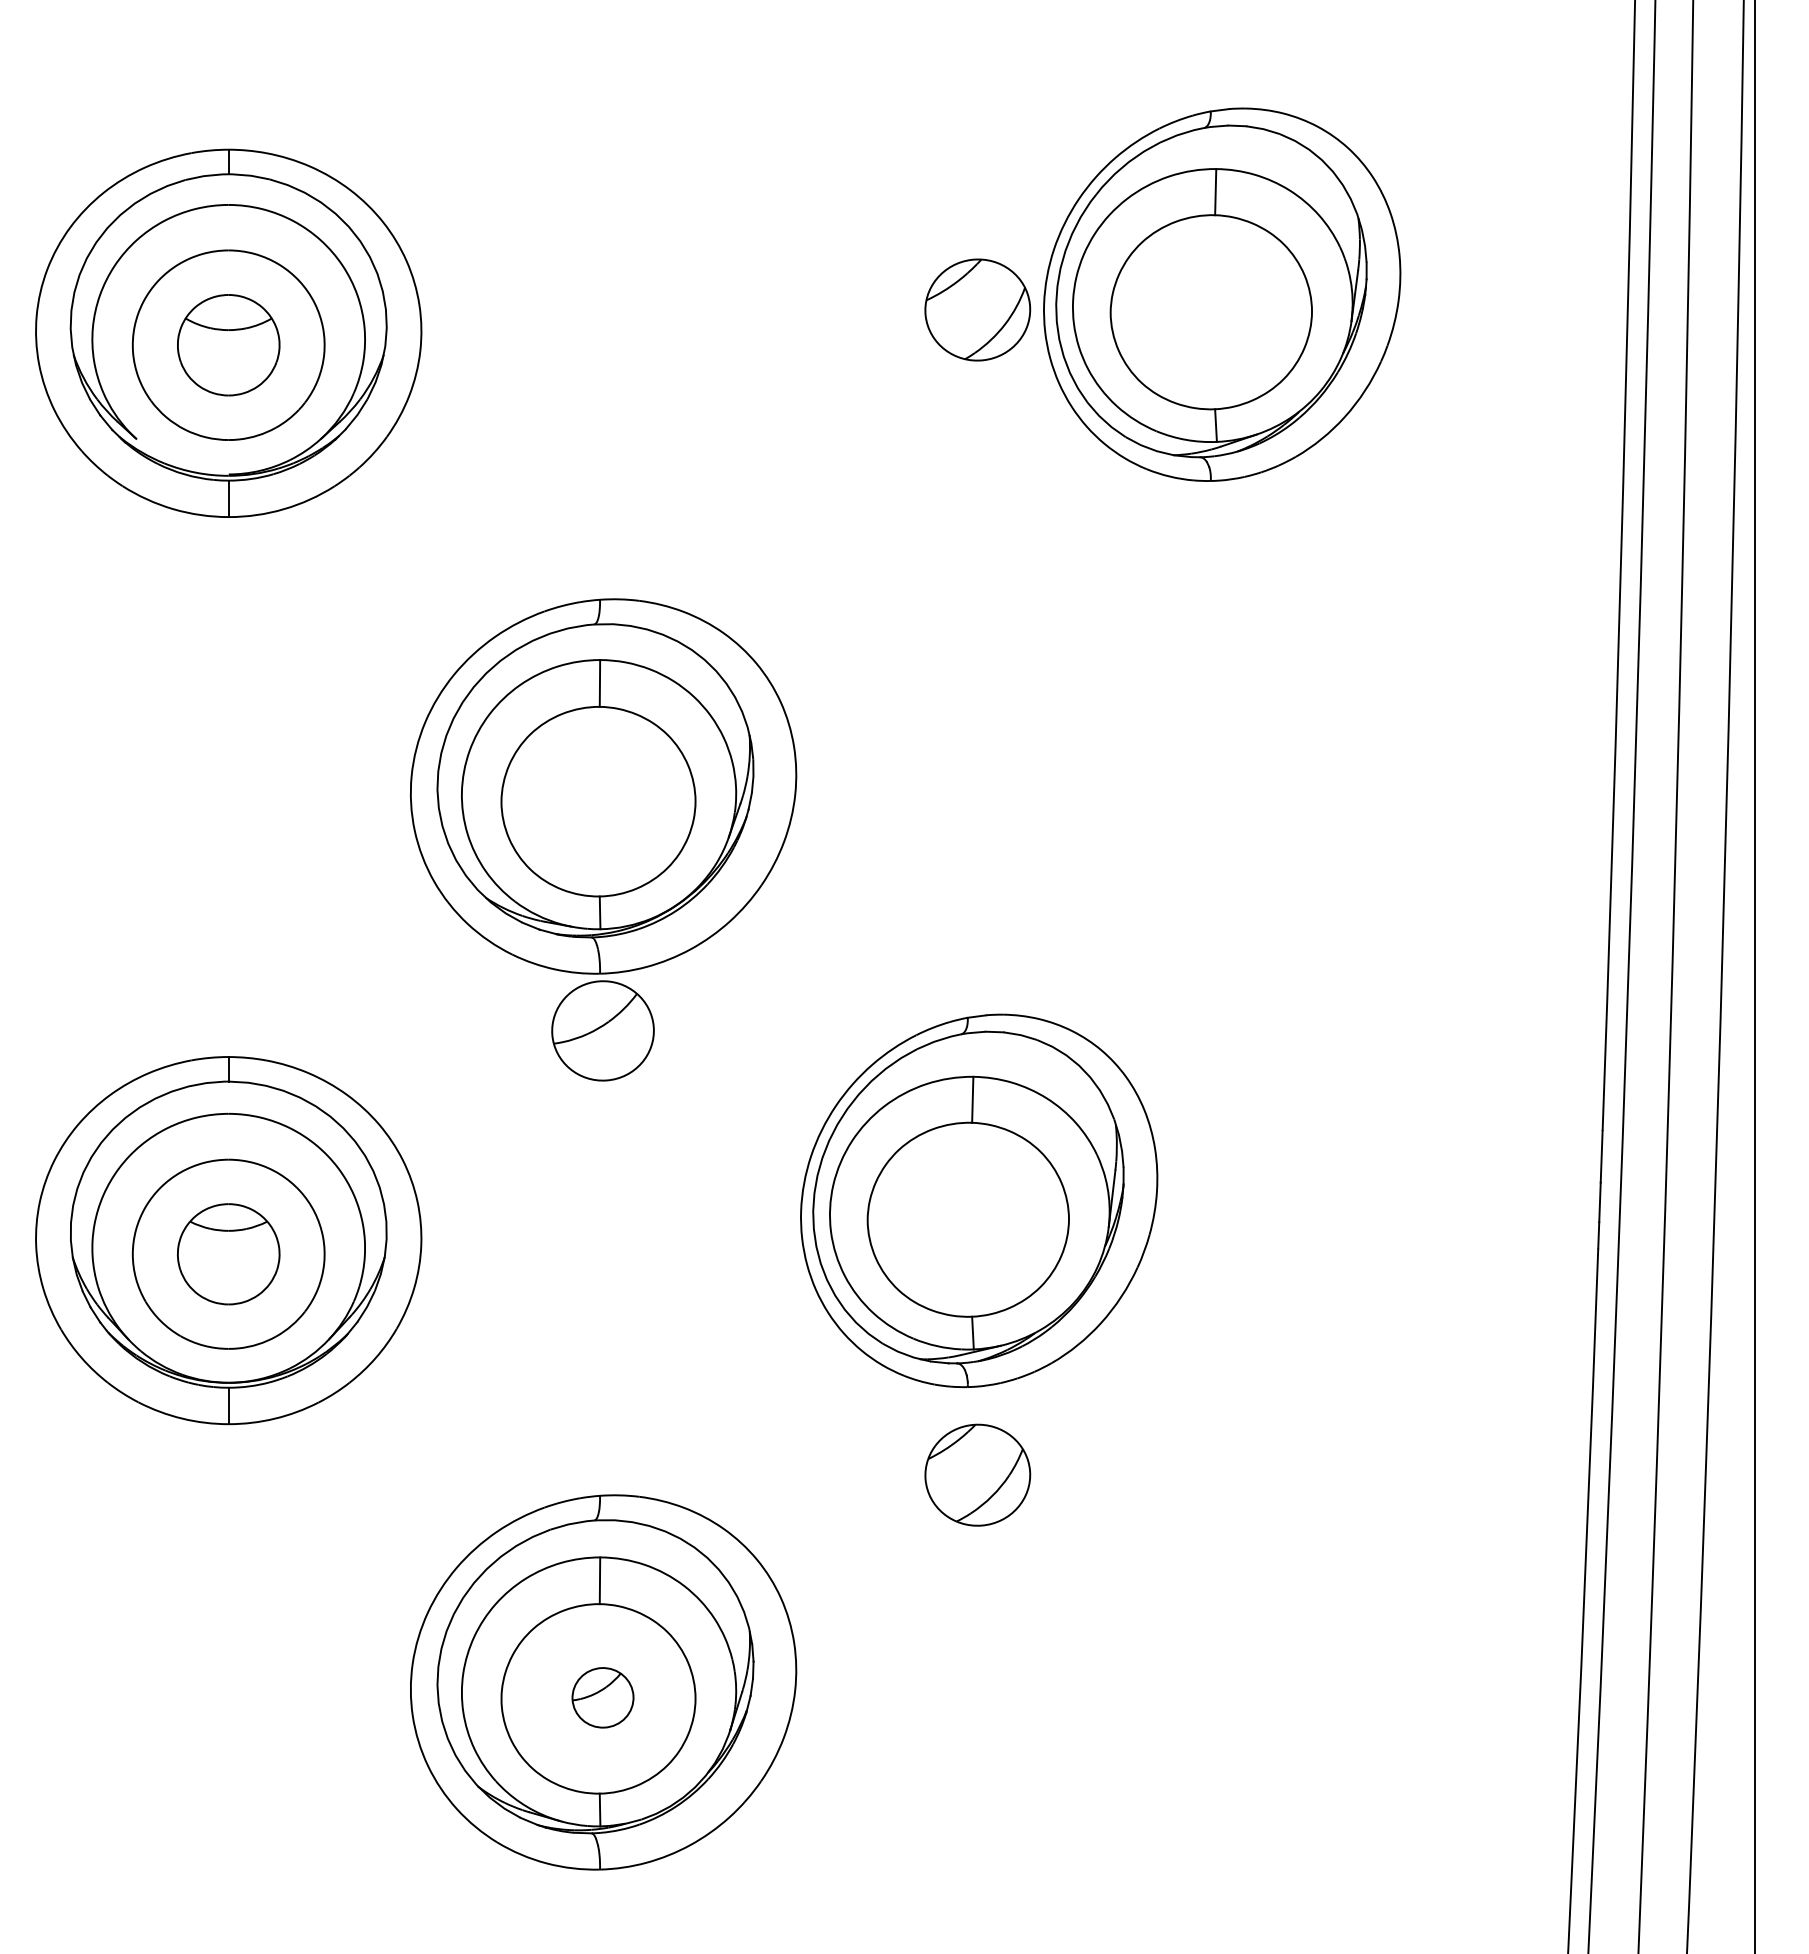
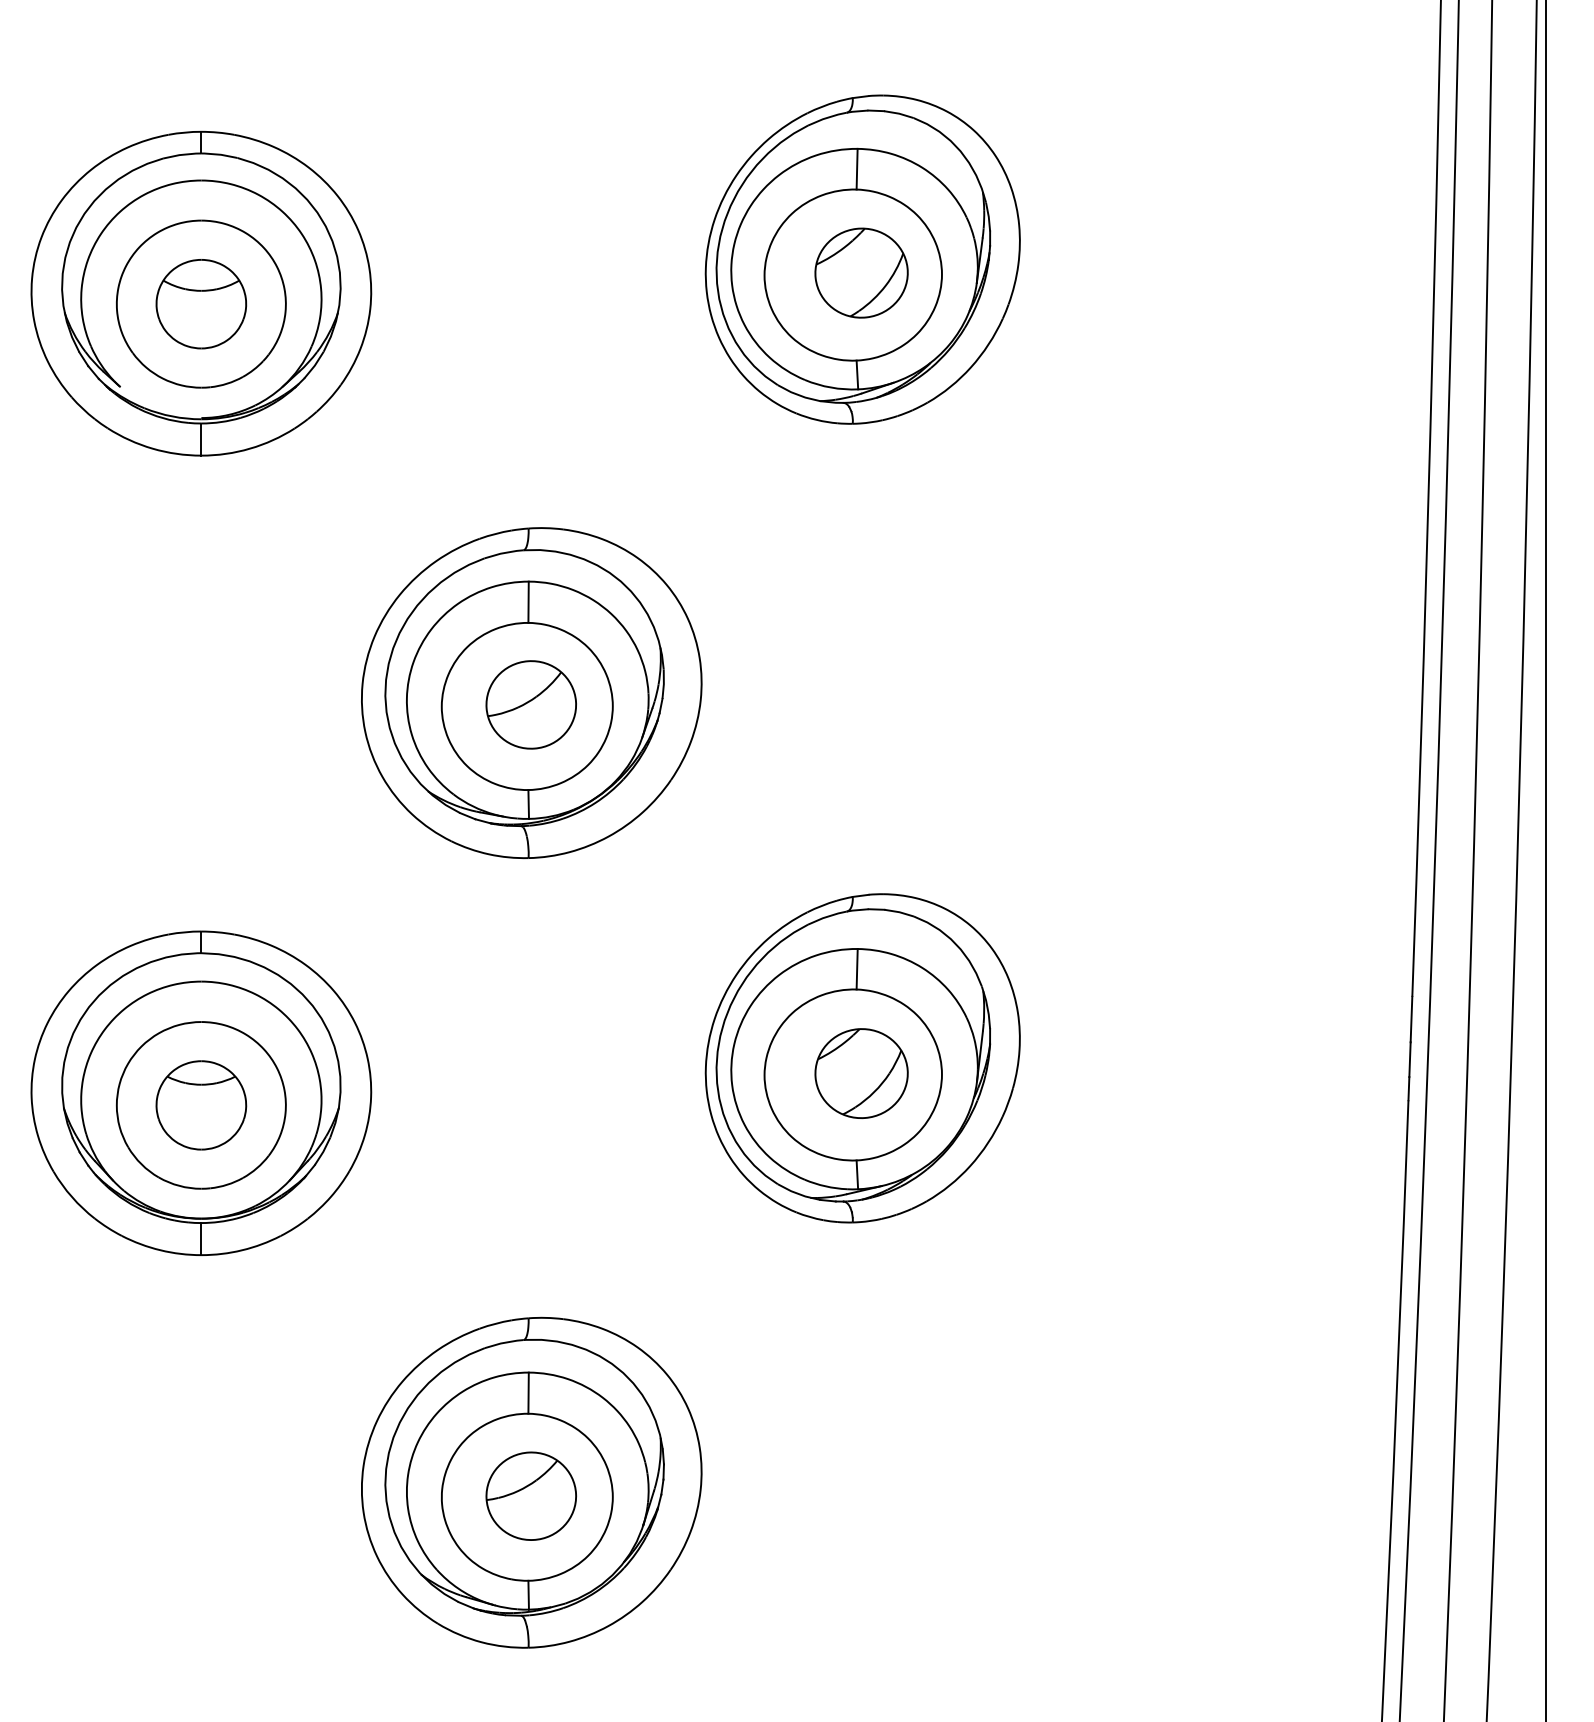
part: (1222, 294) -> (863, 259), moved
part: (602, 1030) -> (530, 704), moved
part: (977, 1474) -> (861, 1072), moved
part: (602, 1697) -> (530, 1496), size x1.67

